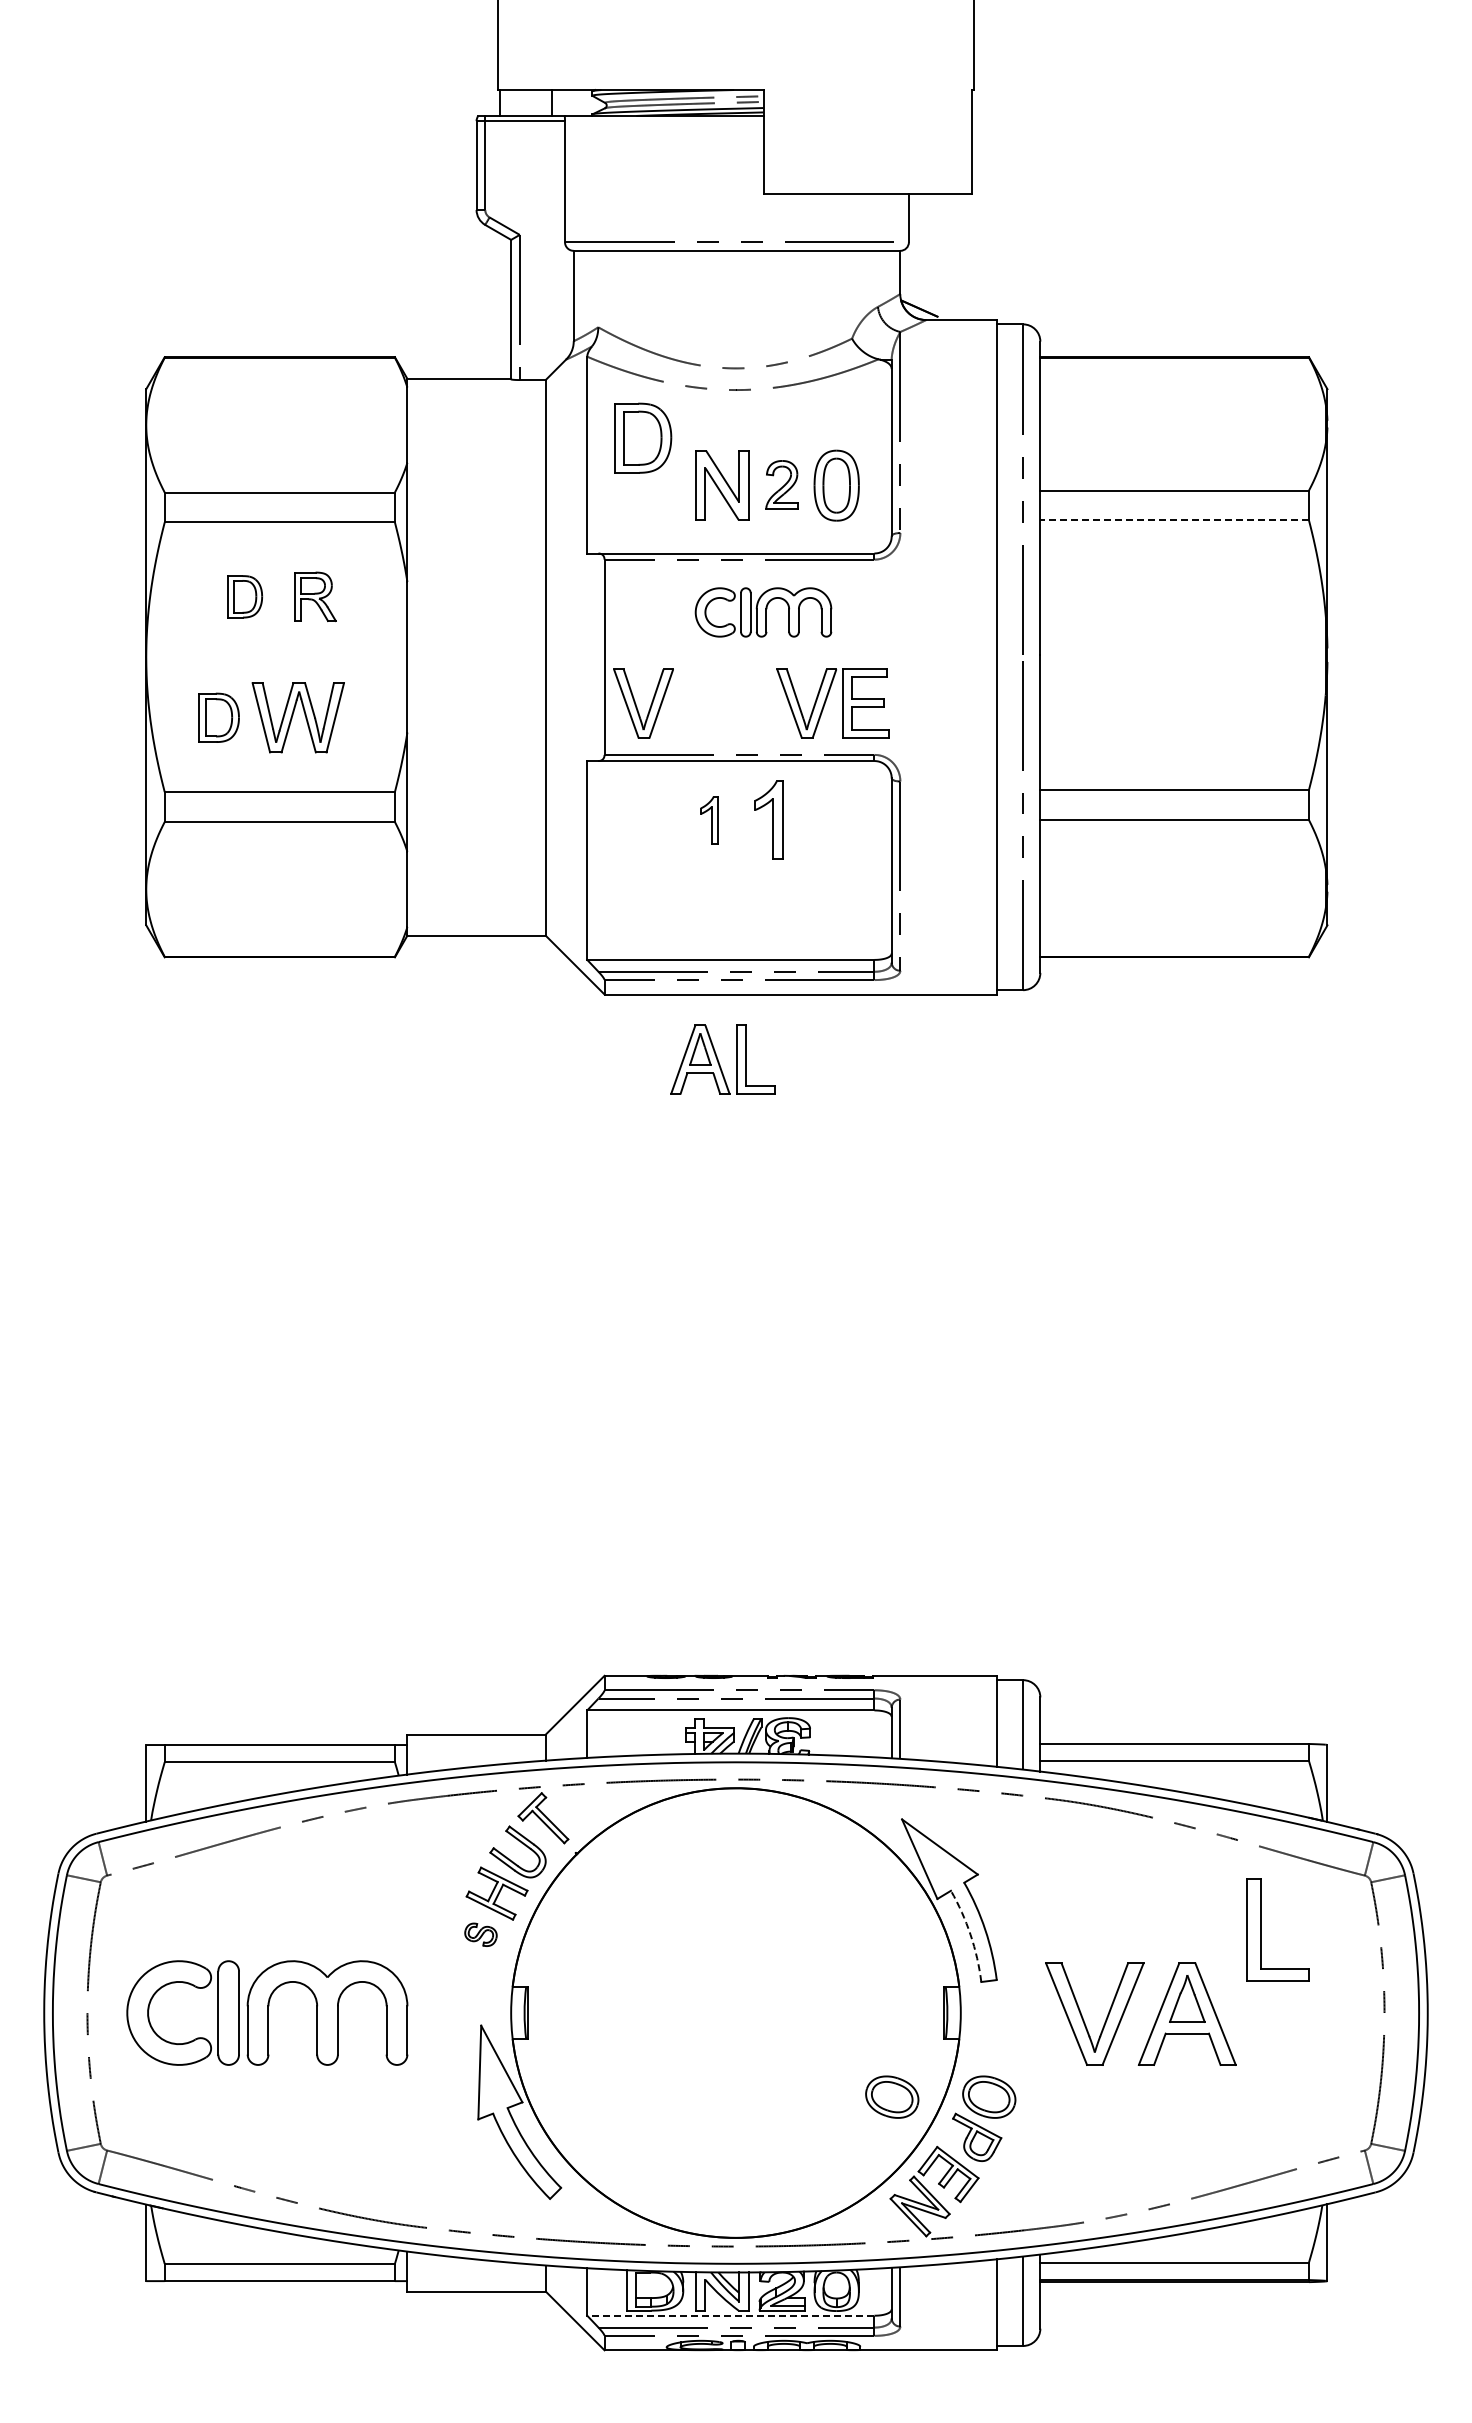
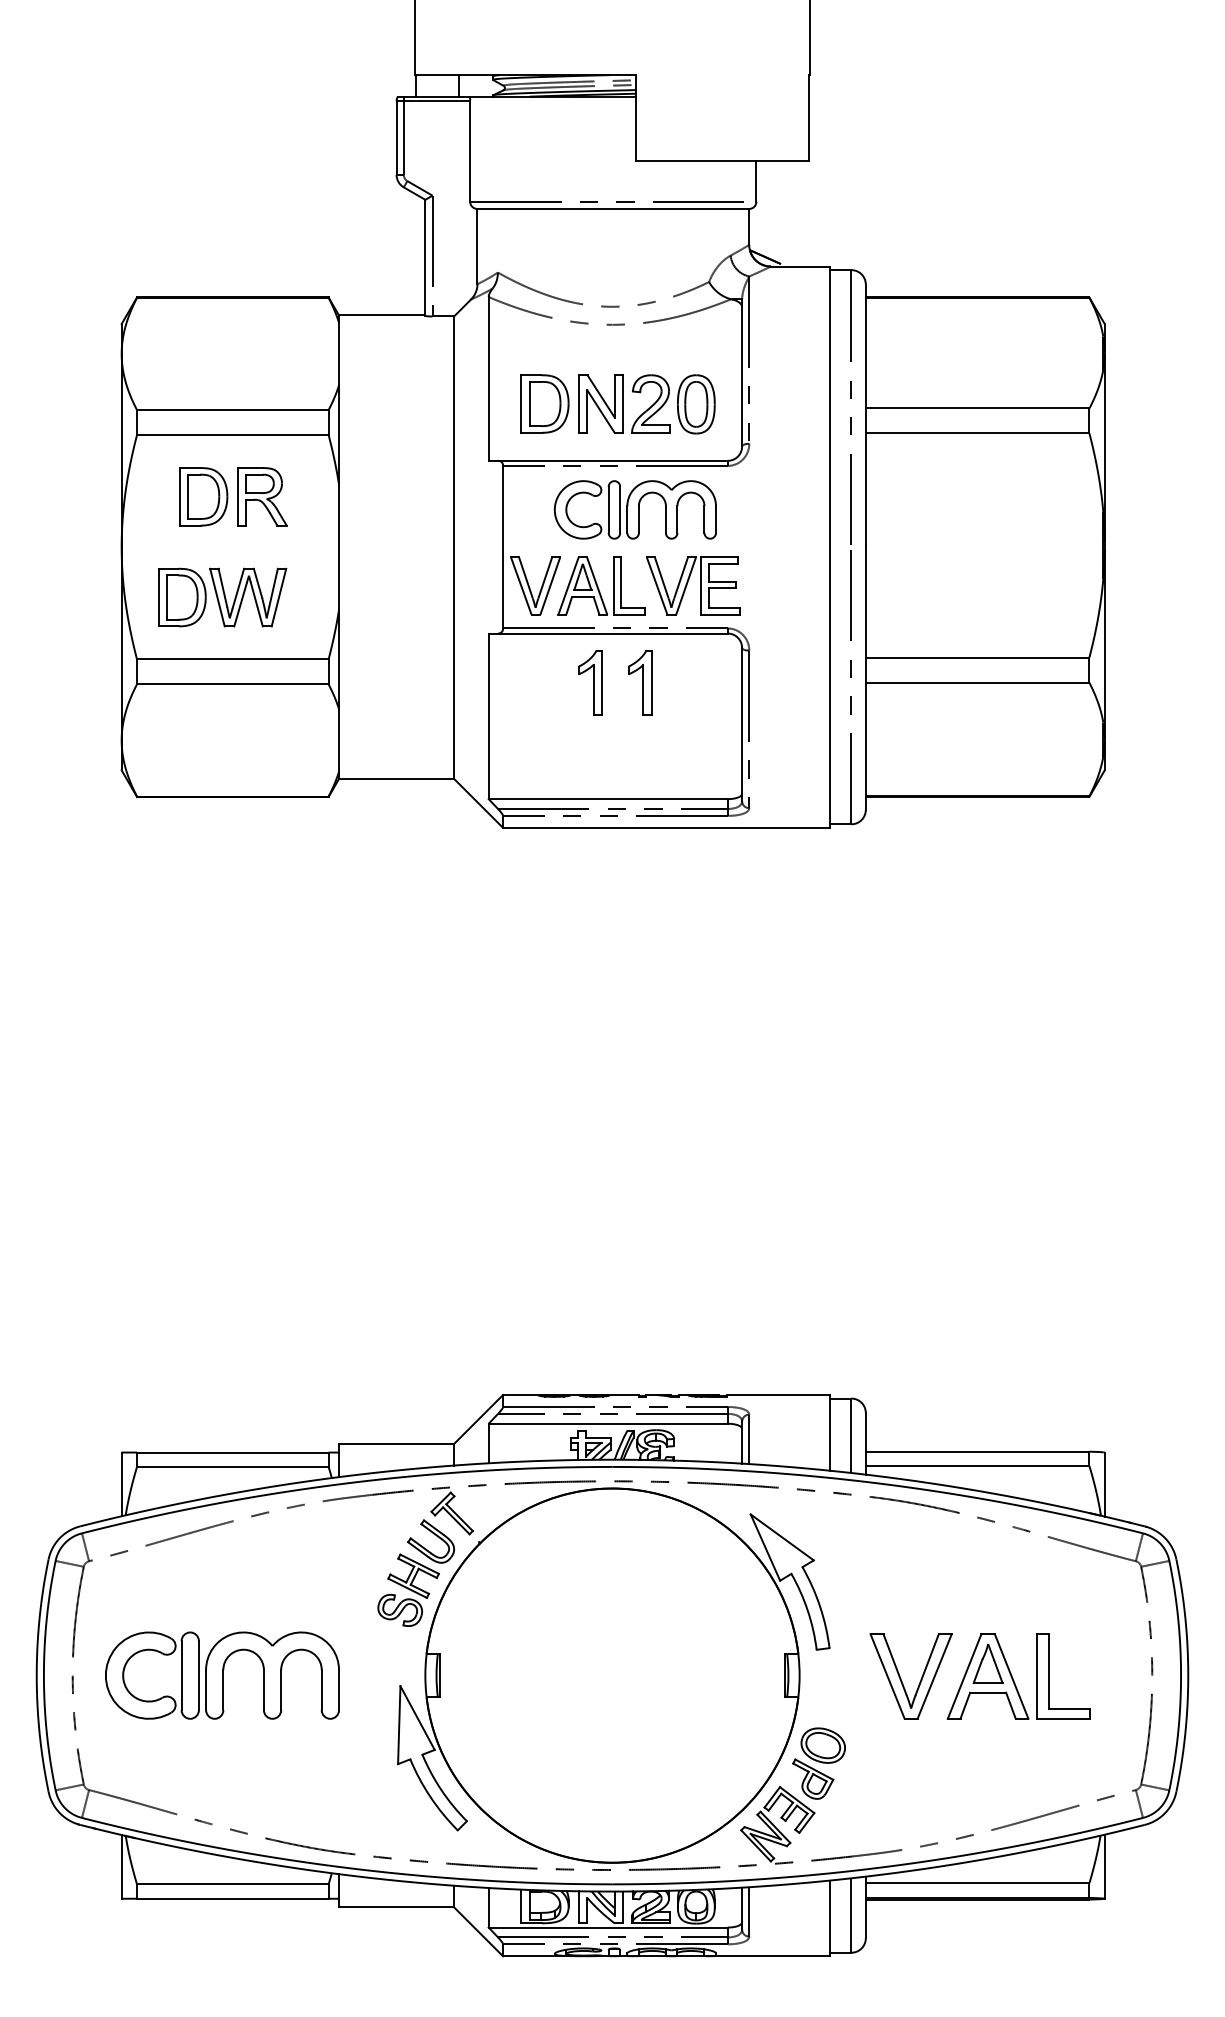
part: (643, 437) -> (545, 403), moved
part: (781, 484) -> (650, 403), size x1.43
line: (1174, 520) -> (977, 433), dashed -> solid
part: (245, 596) -> (204, 496), size x1.67
part: (315, 596) -> (262, 496), size x1.43
part: (763, 612) -> (635, 509), size x1.43
part: (219, 717) -> (182, 597), size x1.43
part: (708, 819) -> (589, 682), size x1.67
part: (722, 1059) -> (601, 585), moved
part: (1261, 1929) -> (1049, 1676), moved
part: (480, 1934) -> (399, 1610), size x1.67
arc: (970, 1934) -> (807, 1610), dashed -> solid
part: (892, 2096) -> (742, 1745), removed
line: (730, 2315) -> (607, 1927), dashed -> solid

